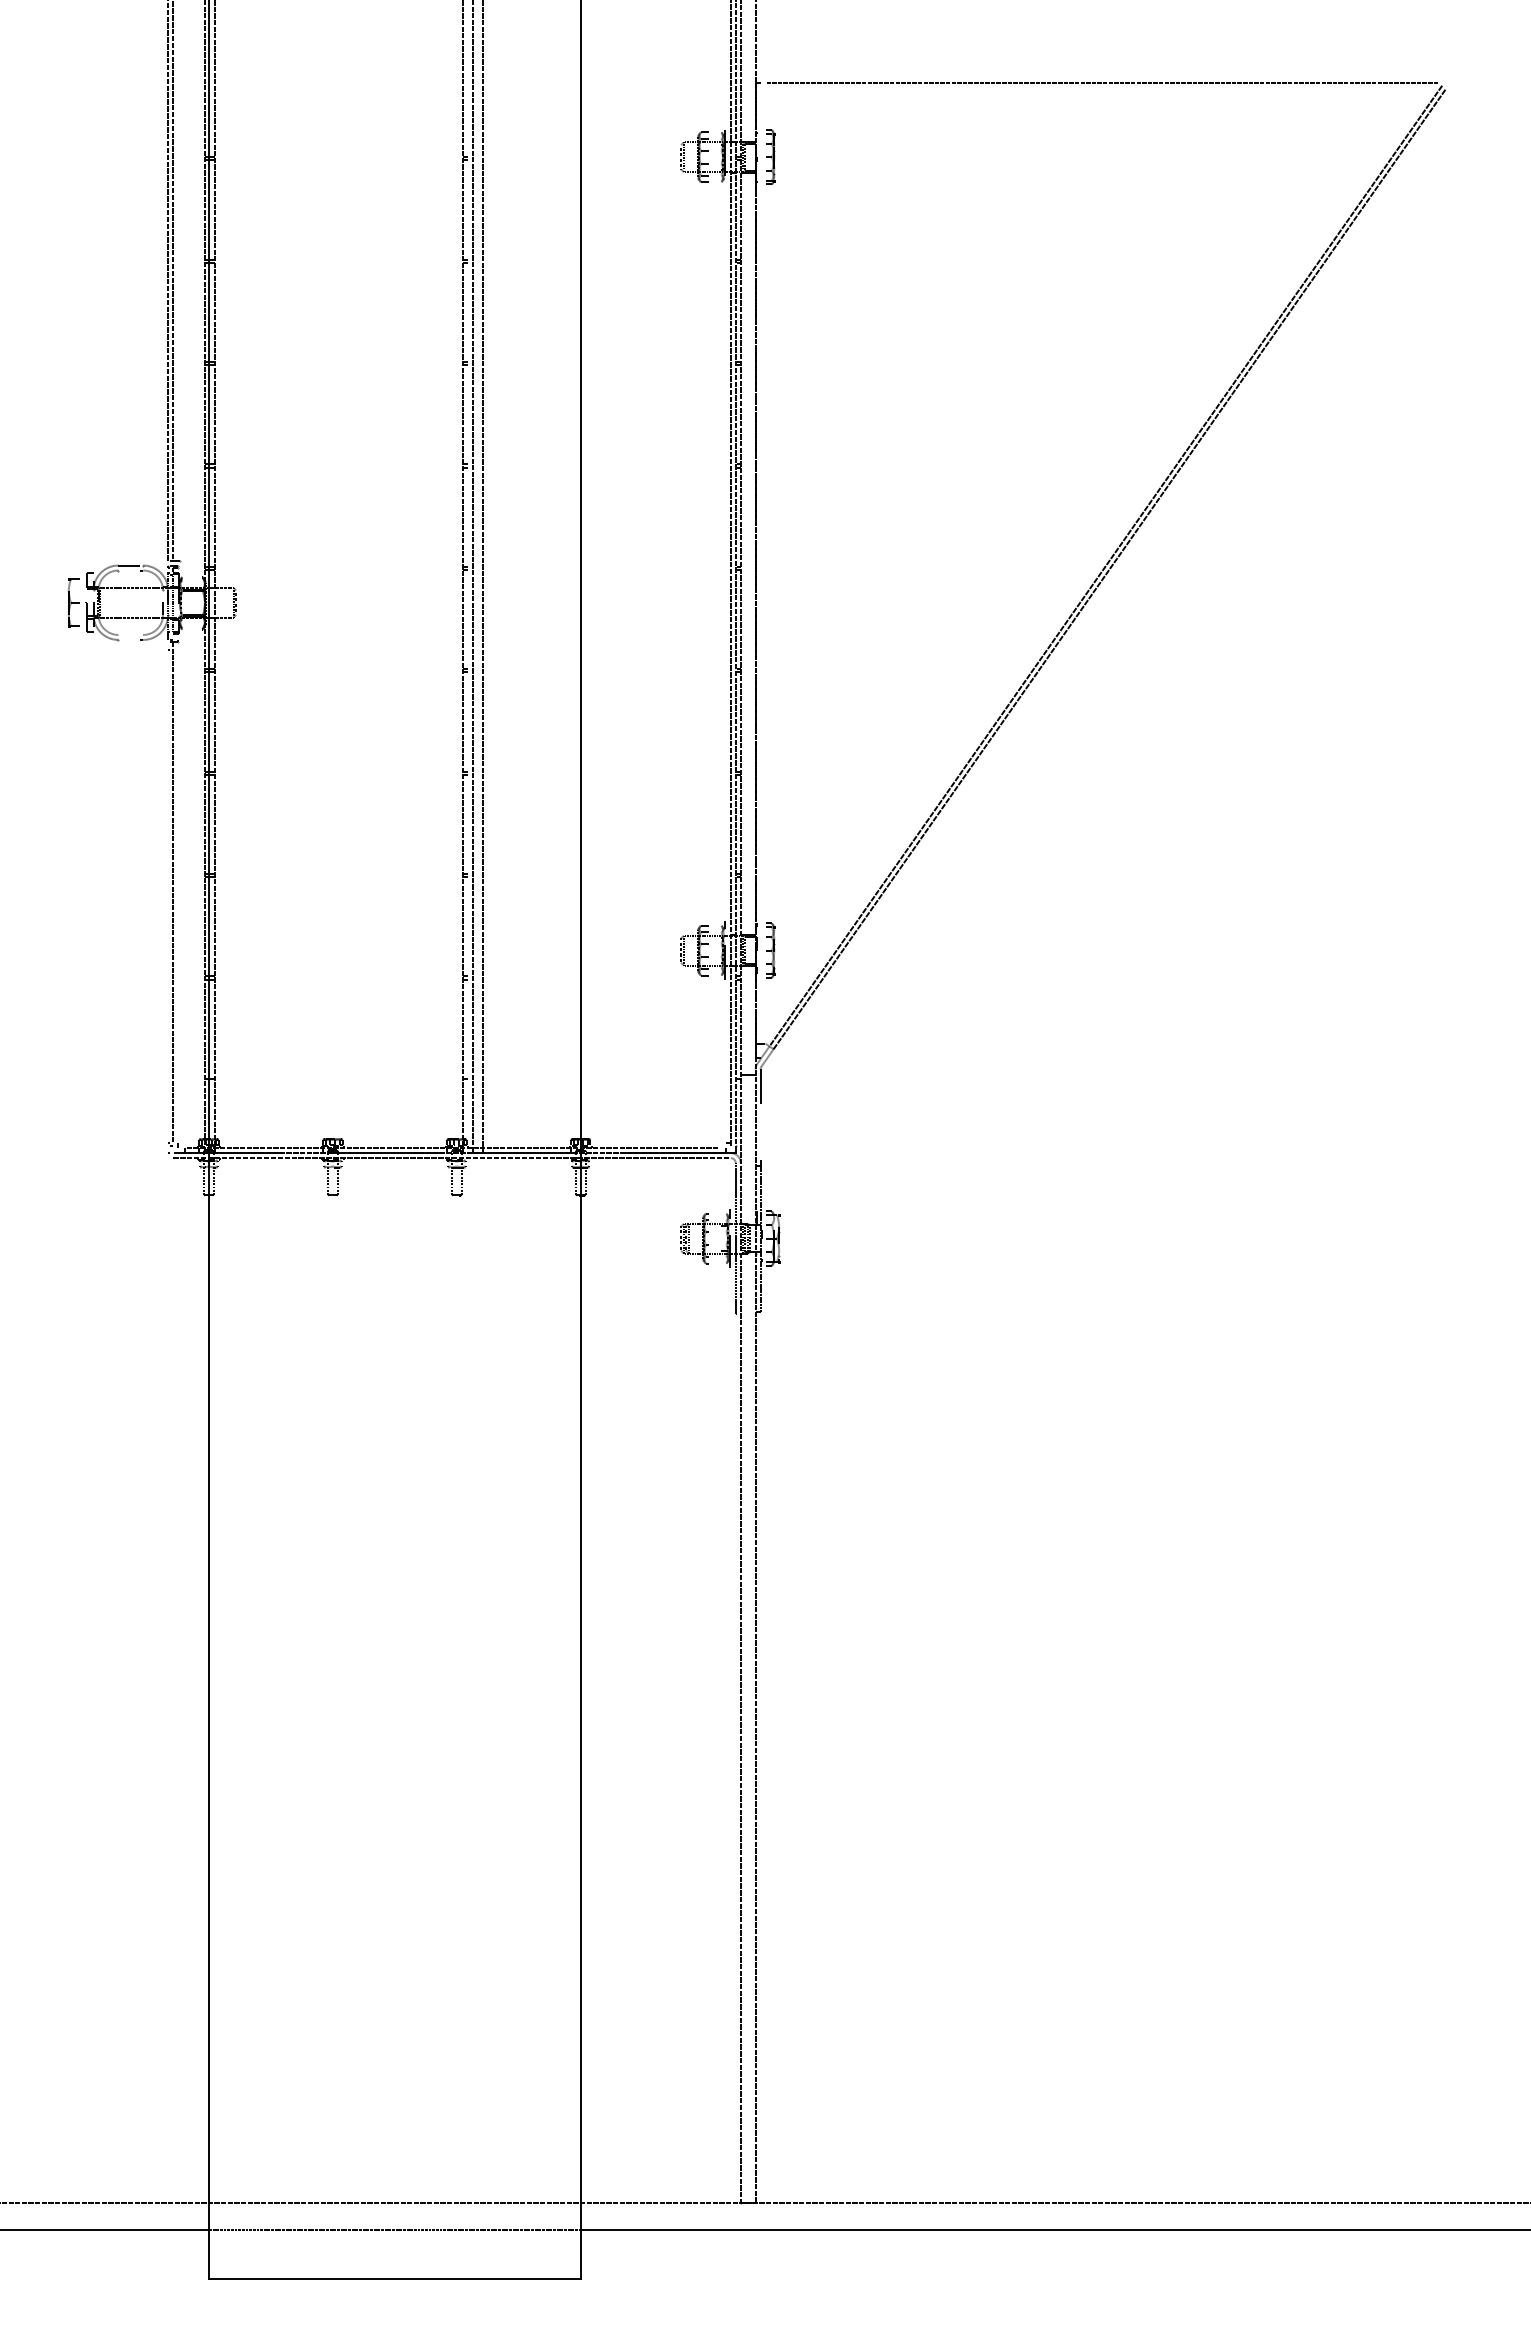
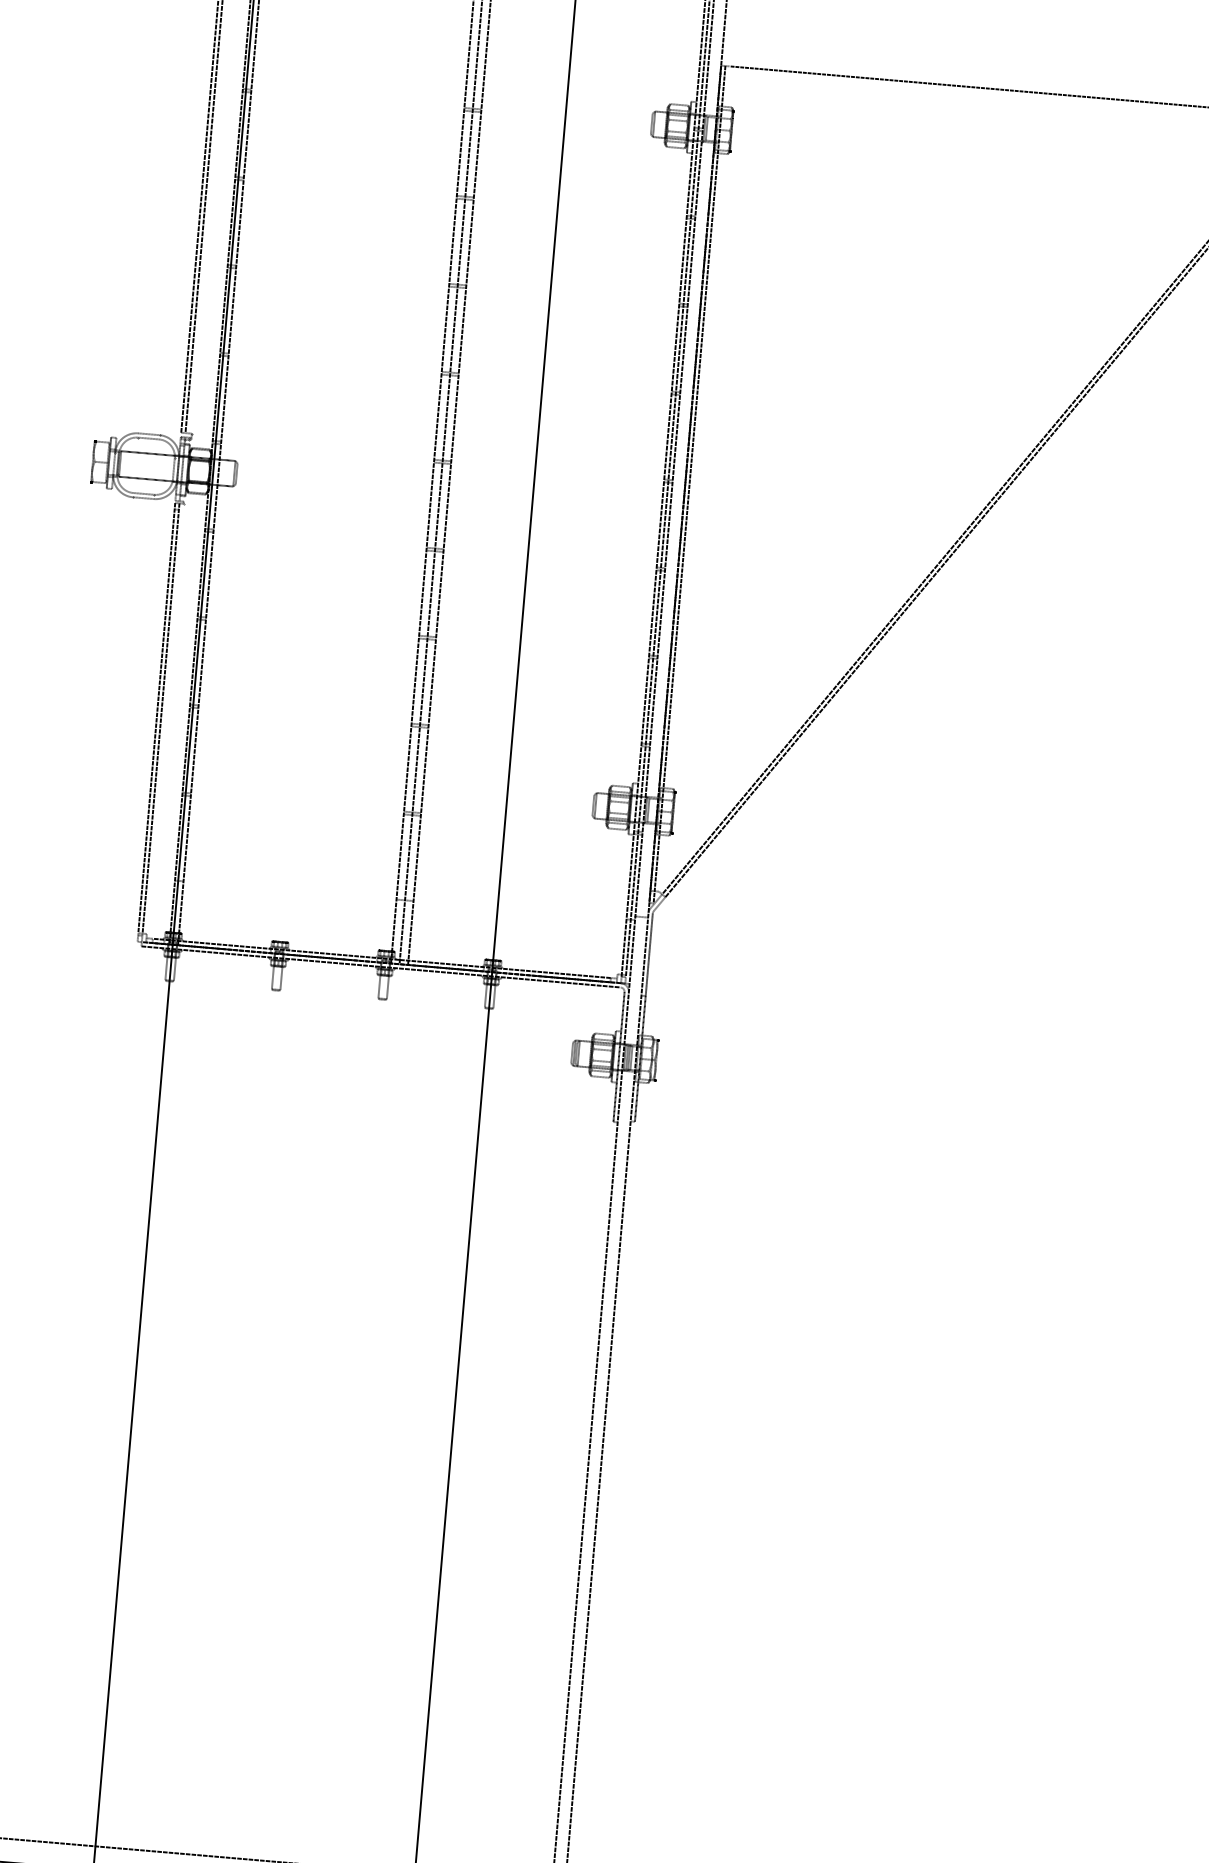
line: (760, 569) -> (689, 484), added
line: (130, 634) -> (143, 493), added
line: (168, 892) -> (157, 717), added

